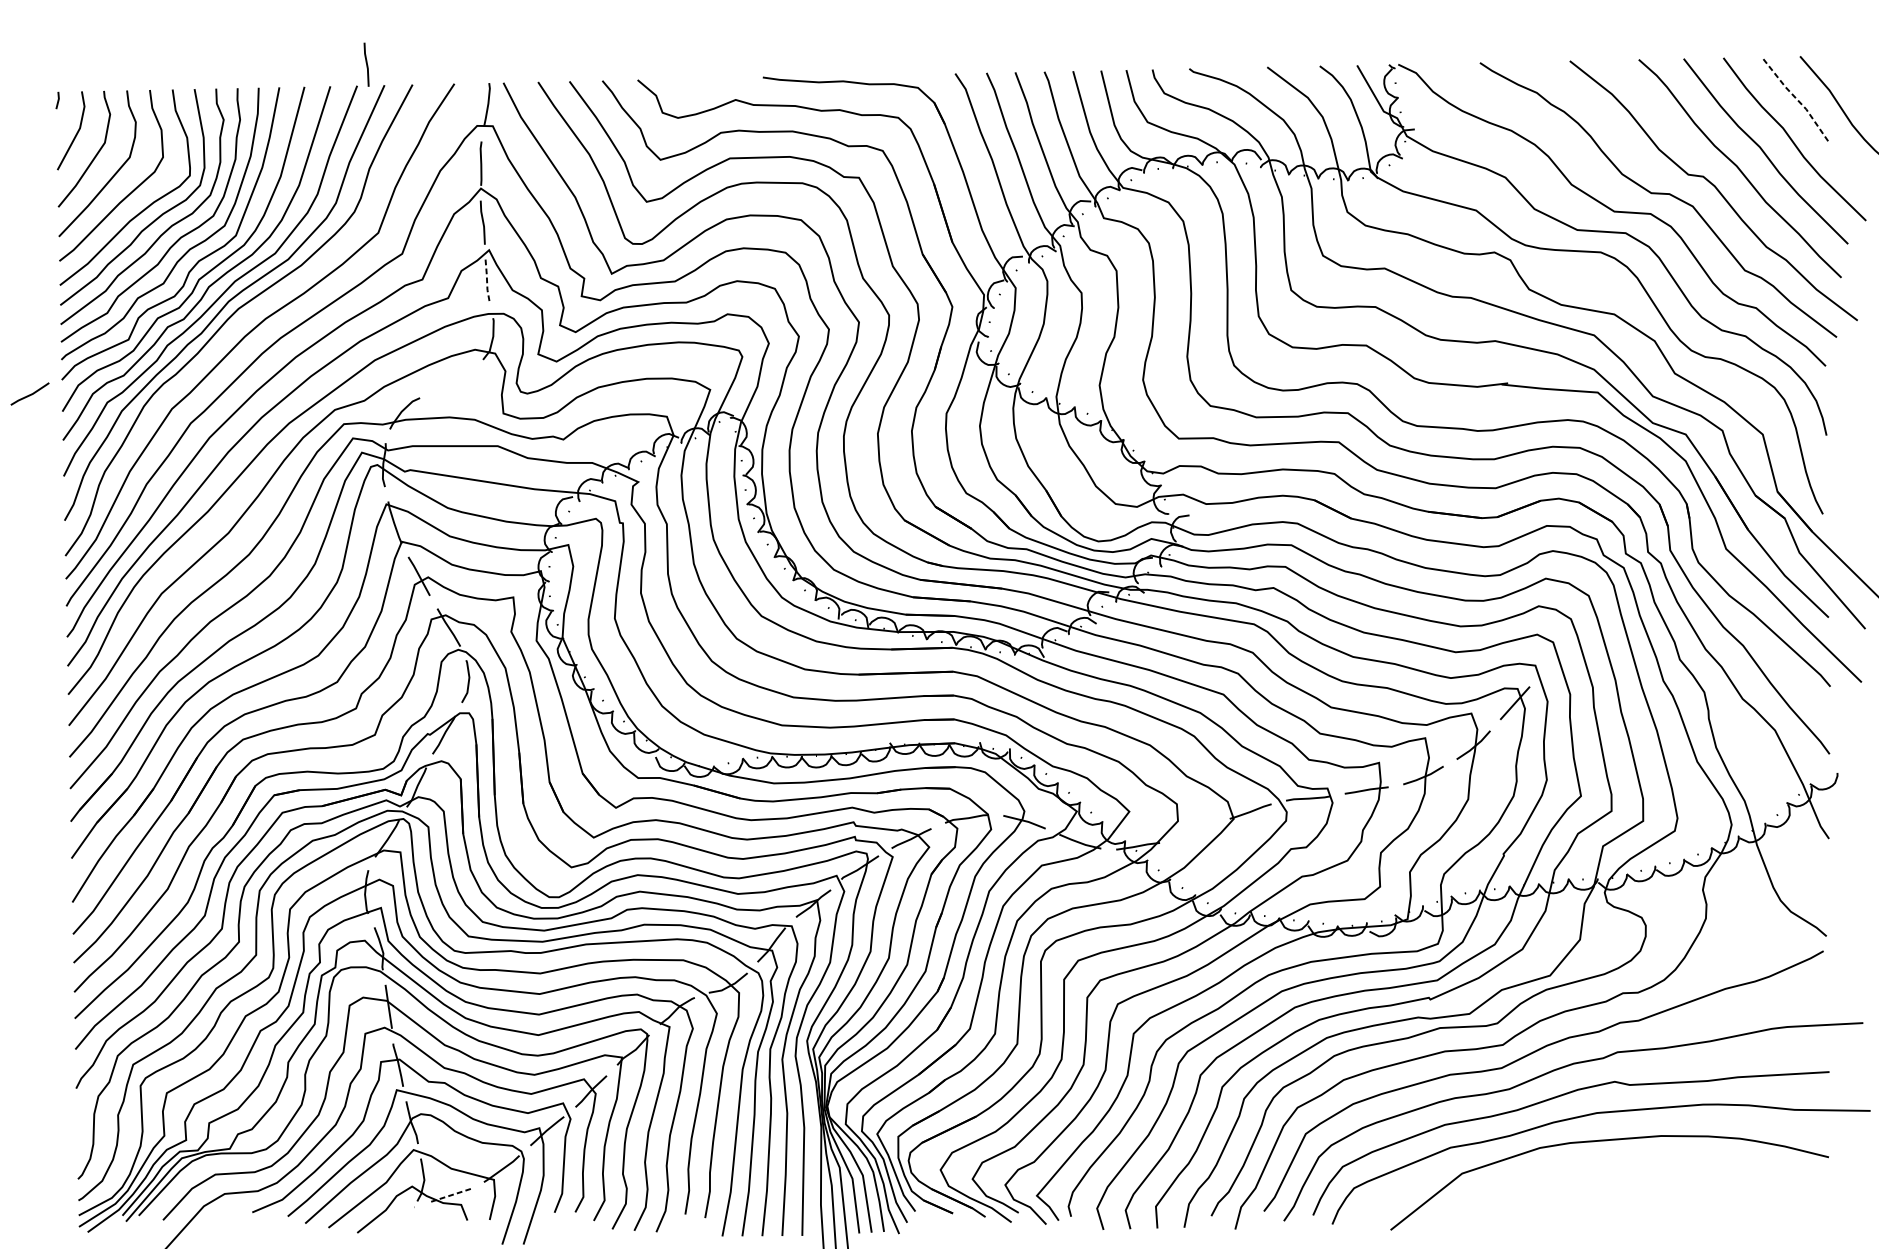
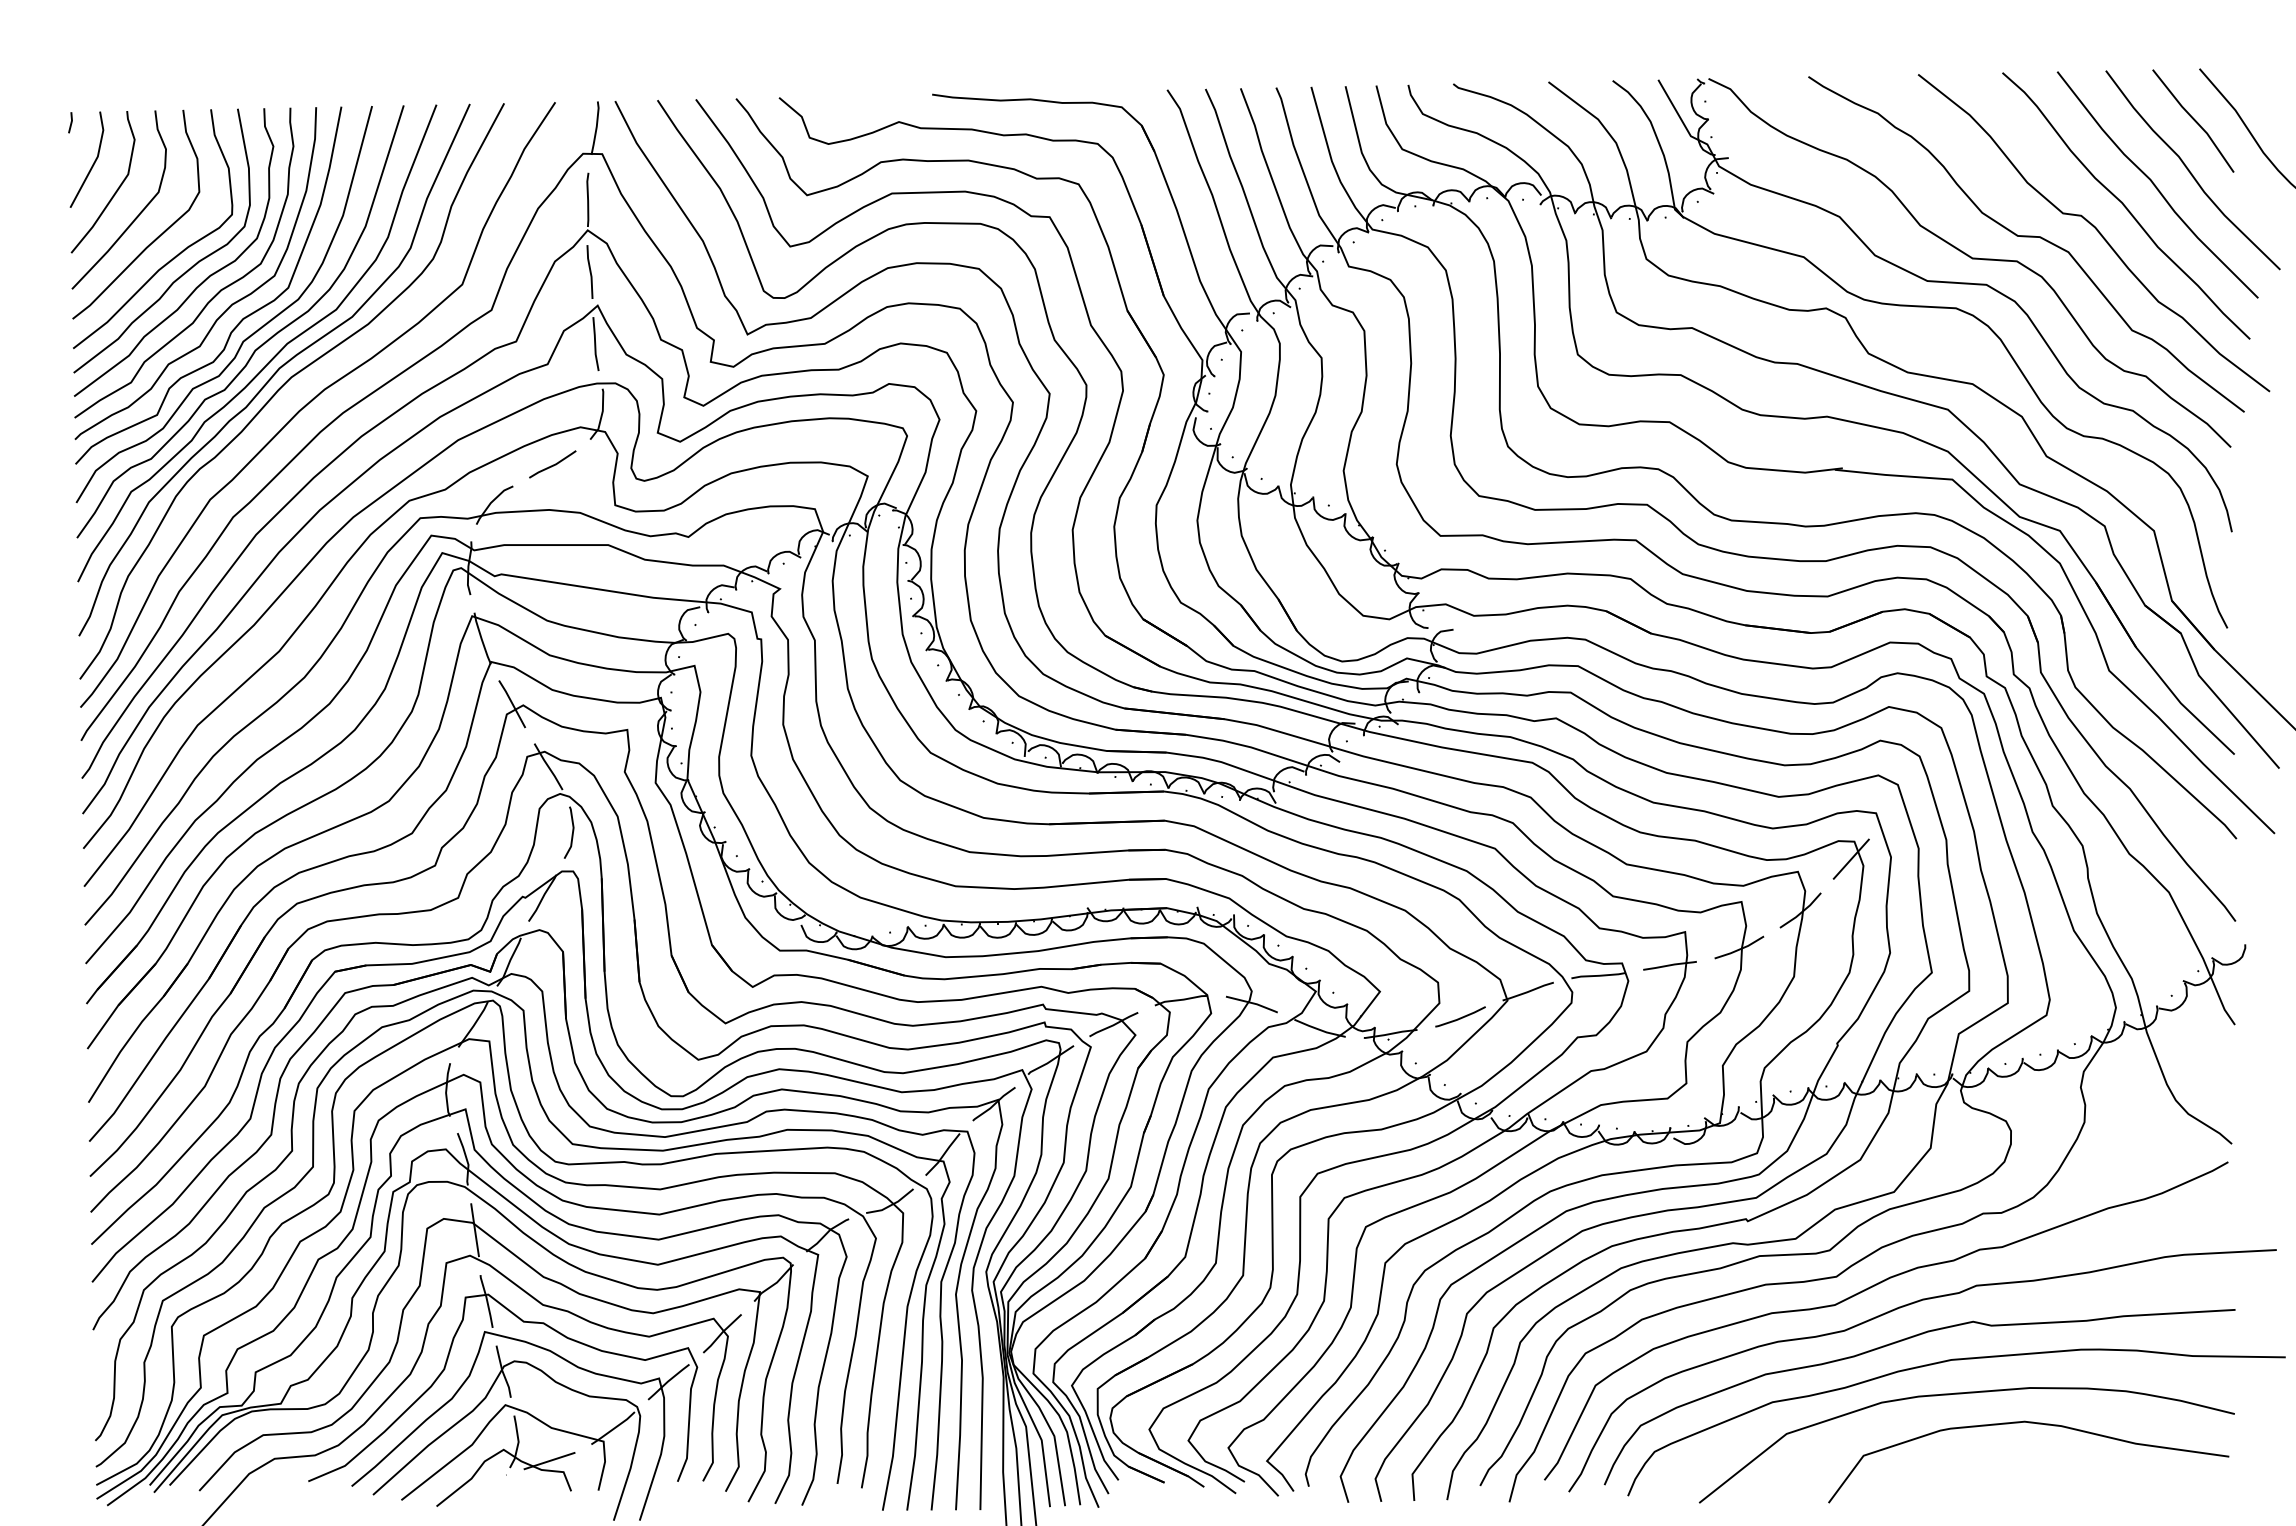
line: (366, 64) -> (447, 78), removed
line: (1795, 97) -> (2194, 119), dashed -> solid
line: (487, 281) -> (595, 343), dashed -> solid
line: (30, 394) -> (553, 464), moved
line: (1195, 832) -> (1460, 1017), added
curve: (1660, 1165) -> (2028, 1423), added
line: (449, 1196) -> (549, 1461), dashed -> solid

